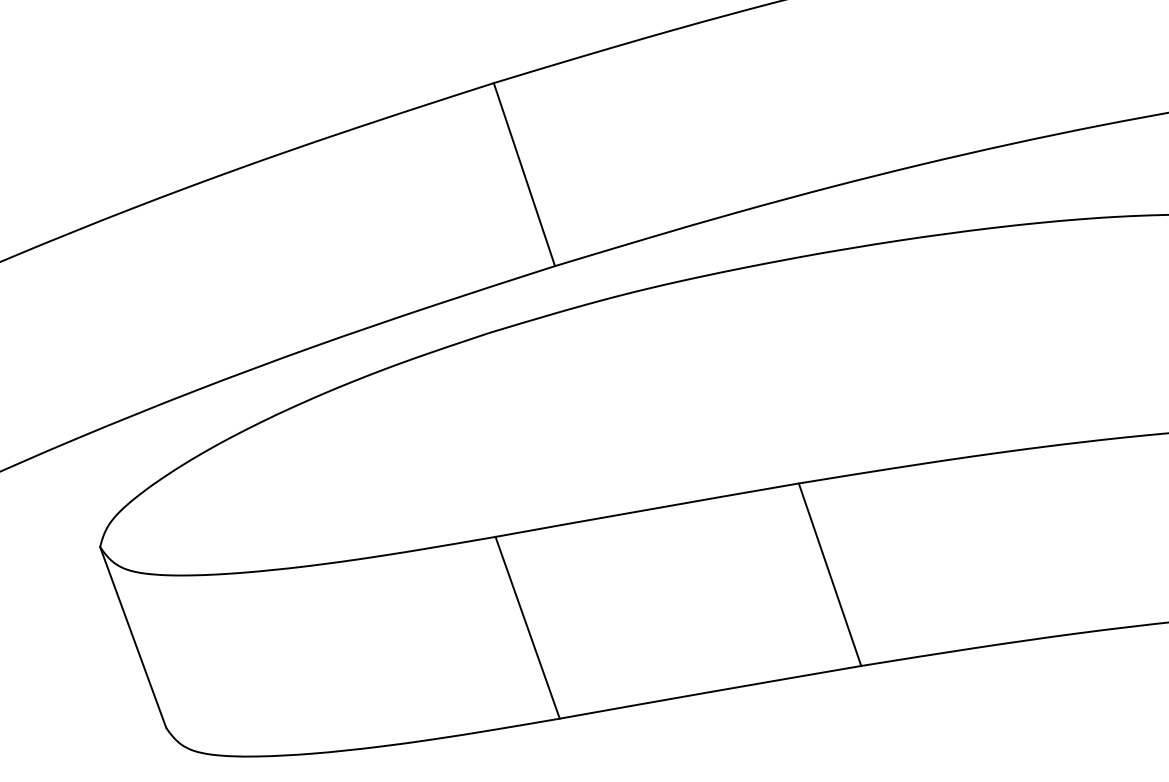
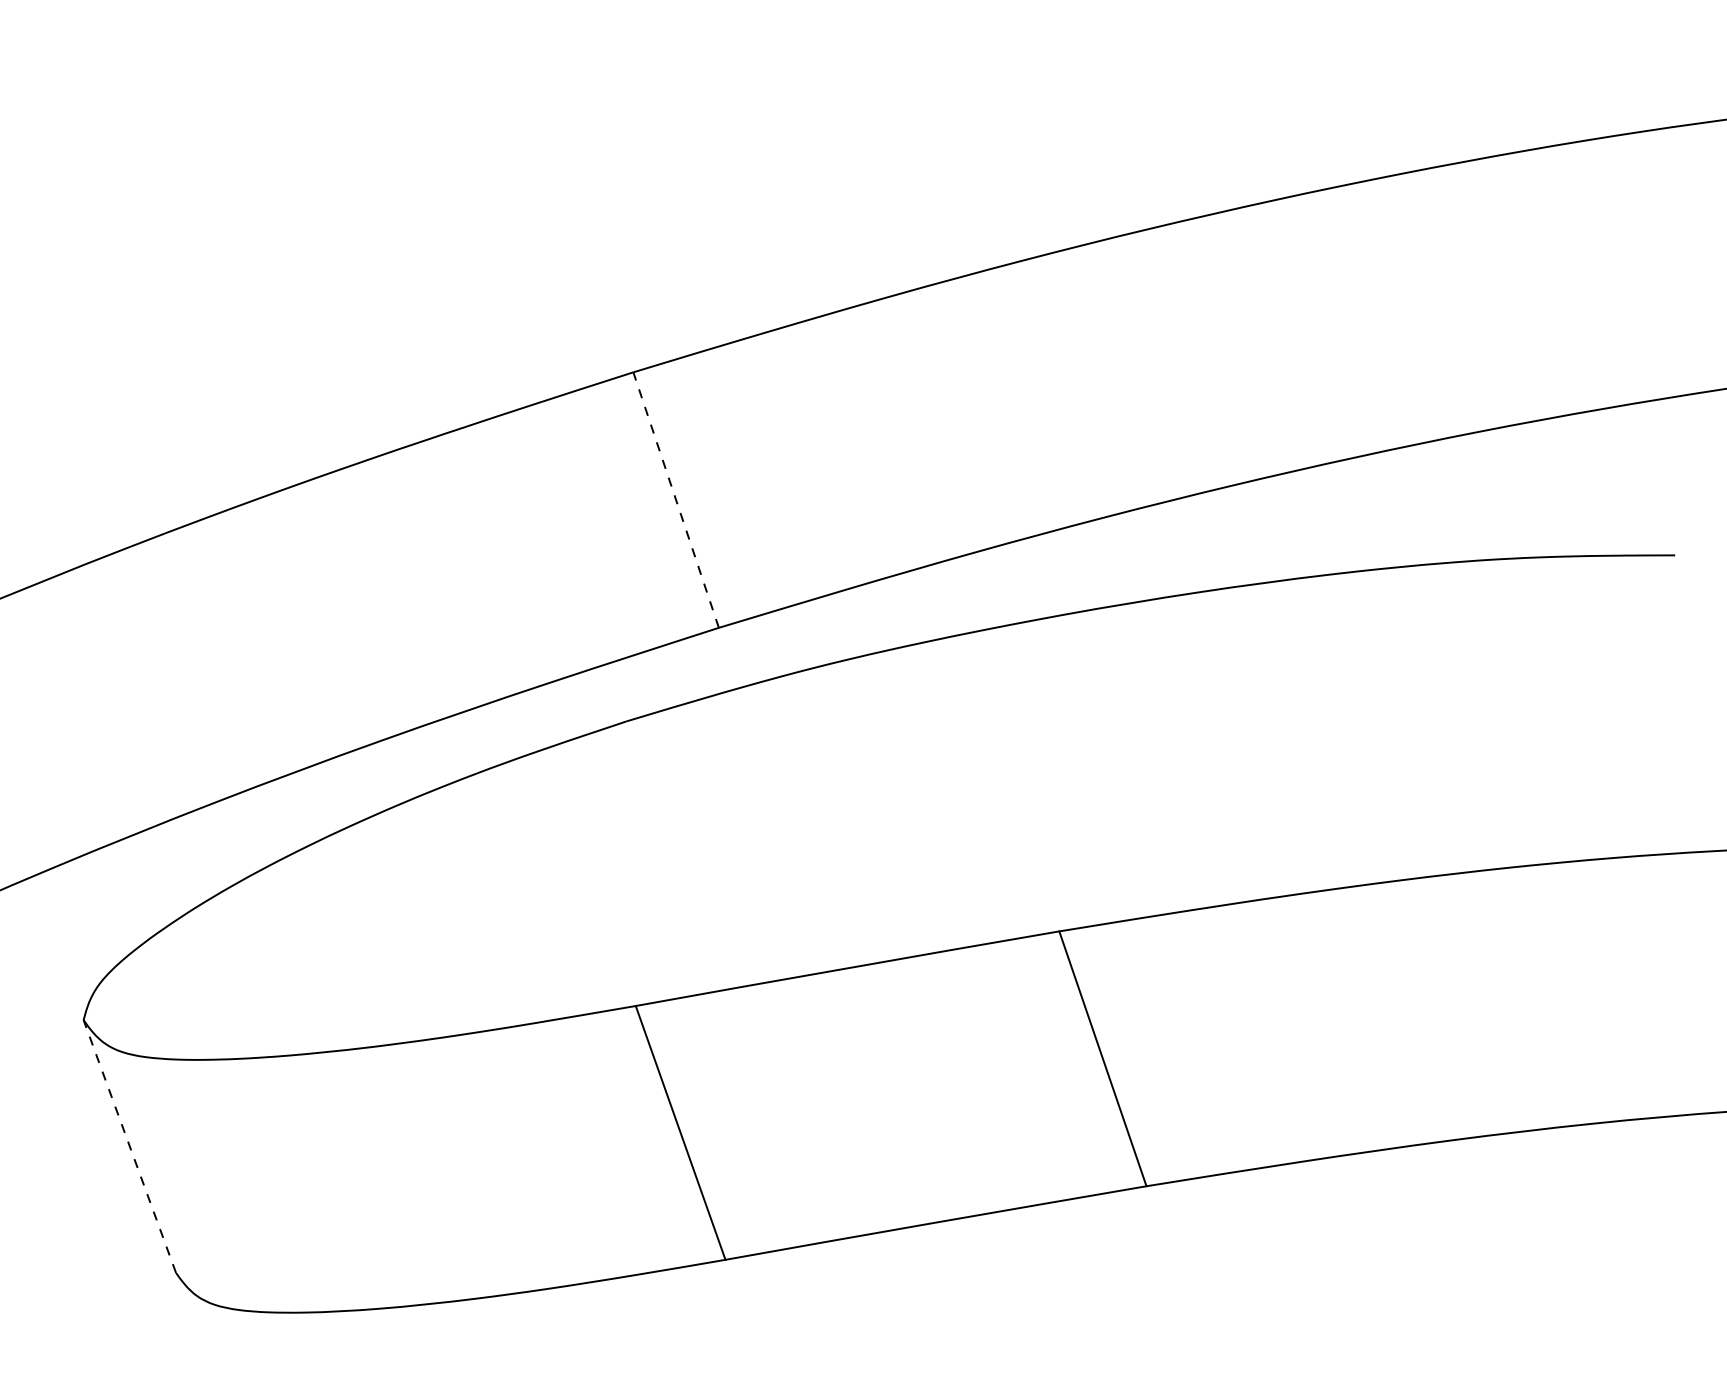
line: (524, 174) -> (676, 500), solid -> dashed
line: (132, 637) -> (129, 1146), solid -> dashed

